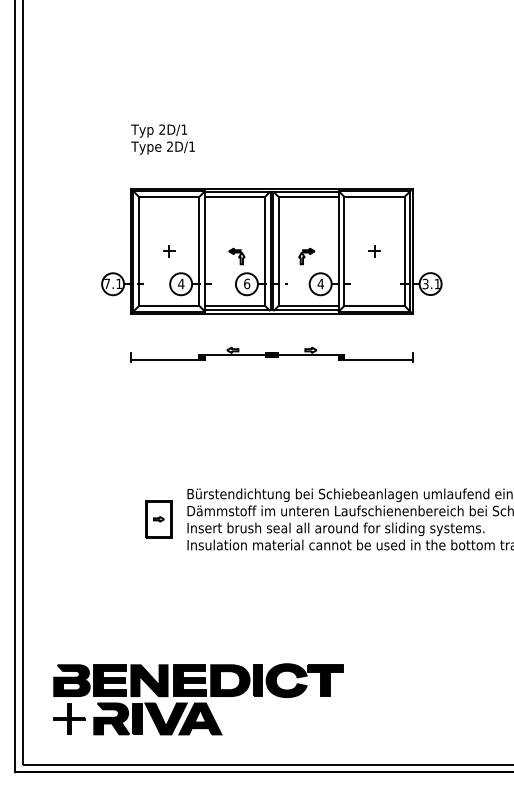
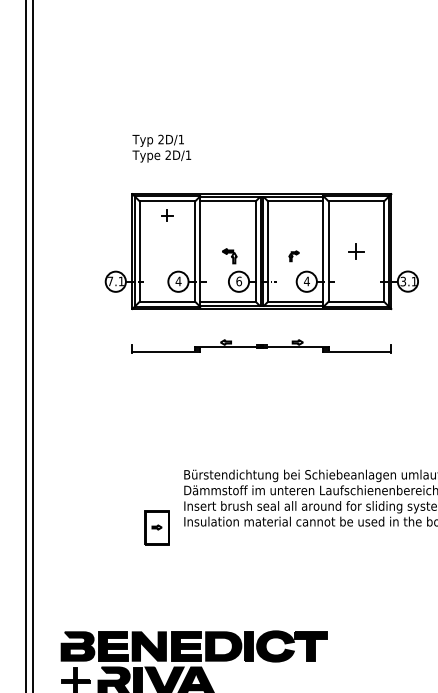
part: (169, 251) -> (167, 215), moved
part: (374, 251) -> (356, 251), size x1.4
part: (306, 256) -> (293, 256), size x0.7
part: (158, 519) -> (156, 527), moved

